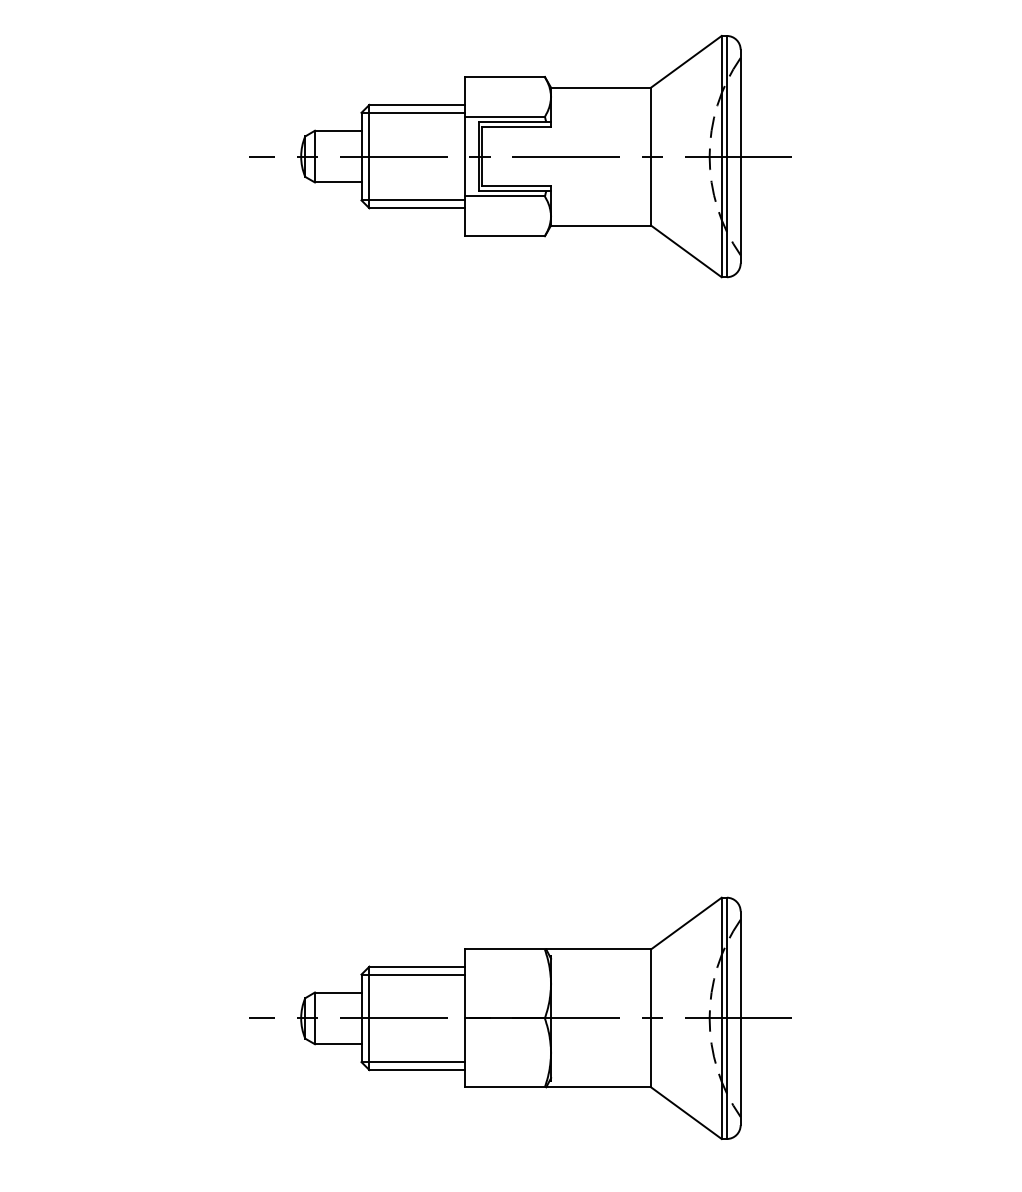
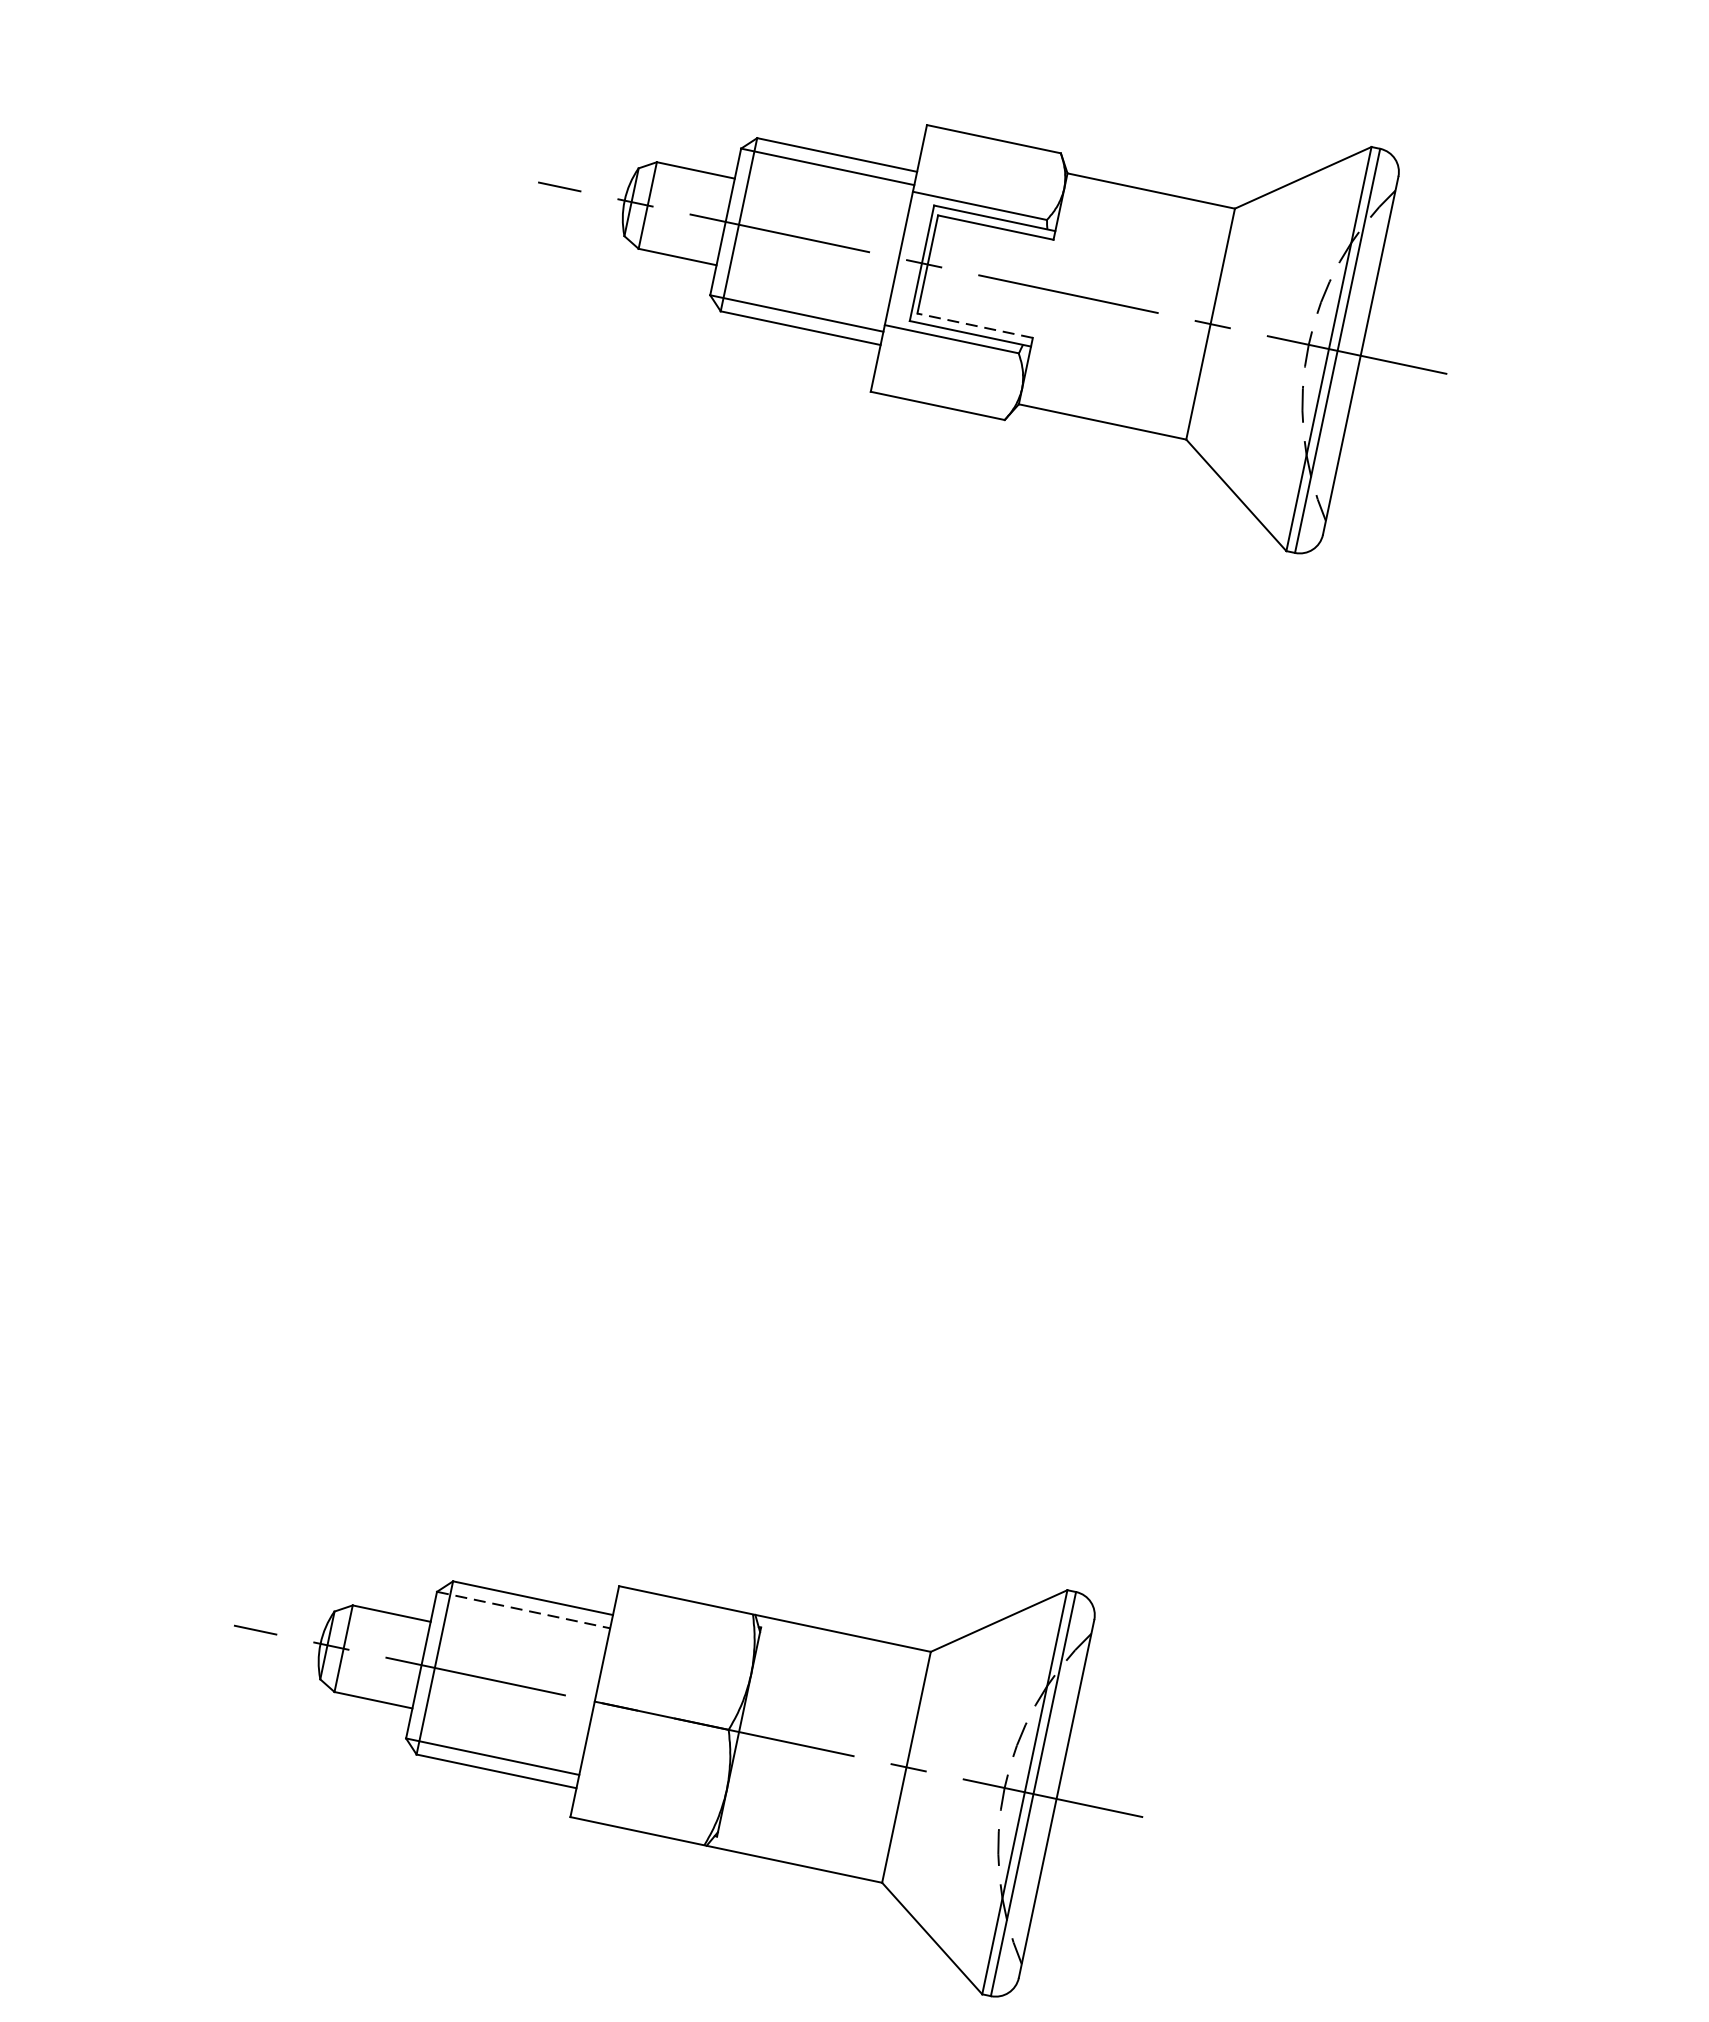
line: (516, 185) -> (975, 325), solid -> dashed
line: (413, 974) -> (524, 1610), solid -> dashed

